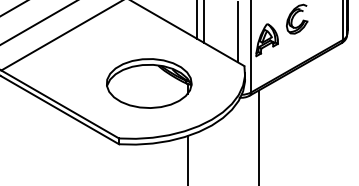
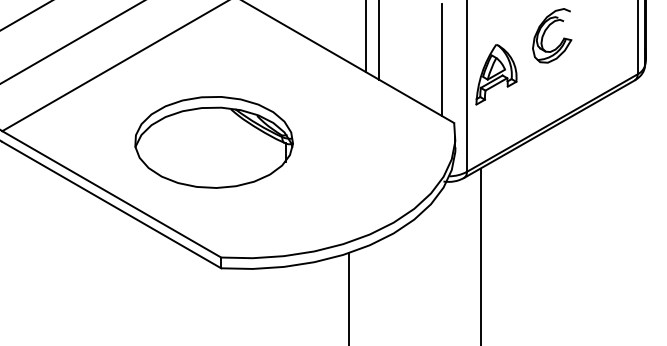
part: (149, 83) -> (214, 142), moved

